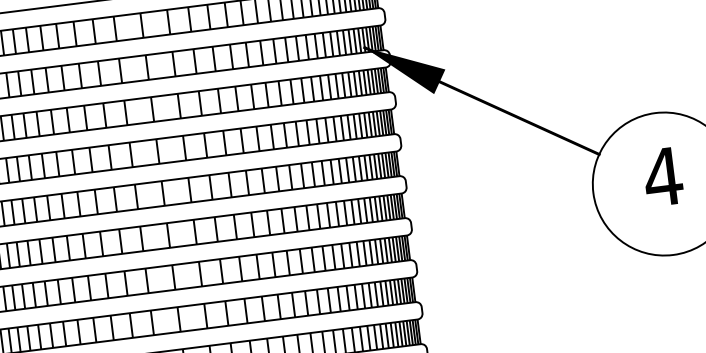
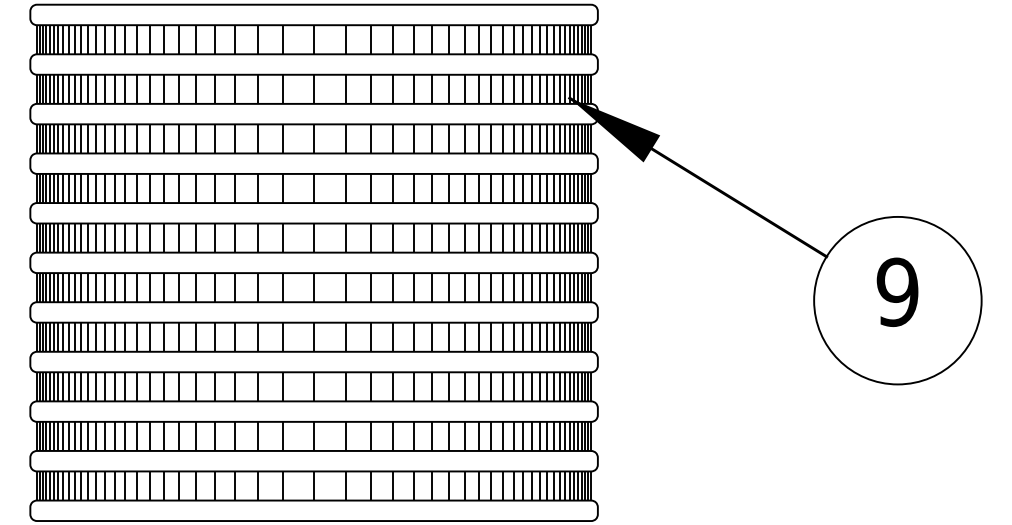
text: (663, 177) -> (897, 292), 4 -> 9

